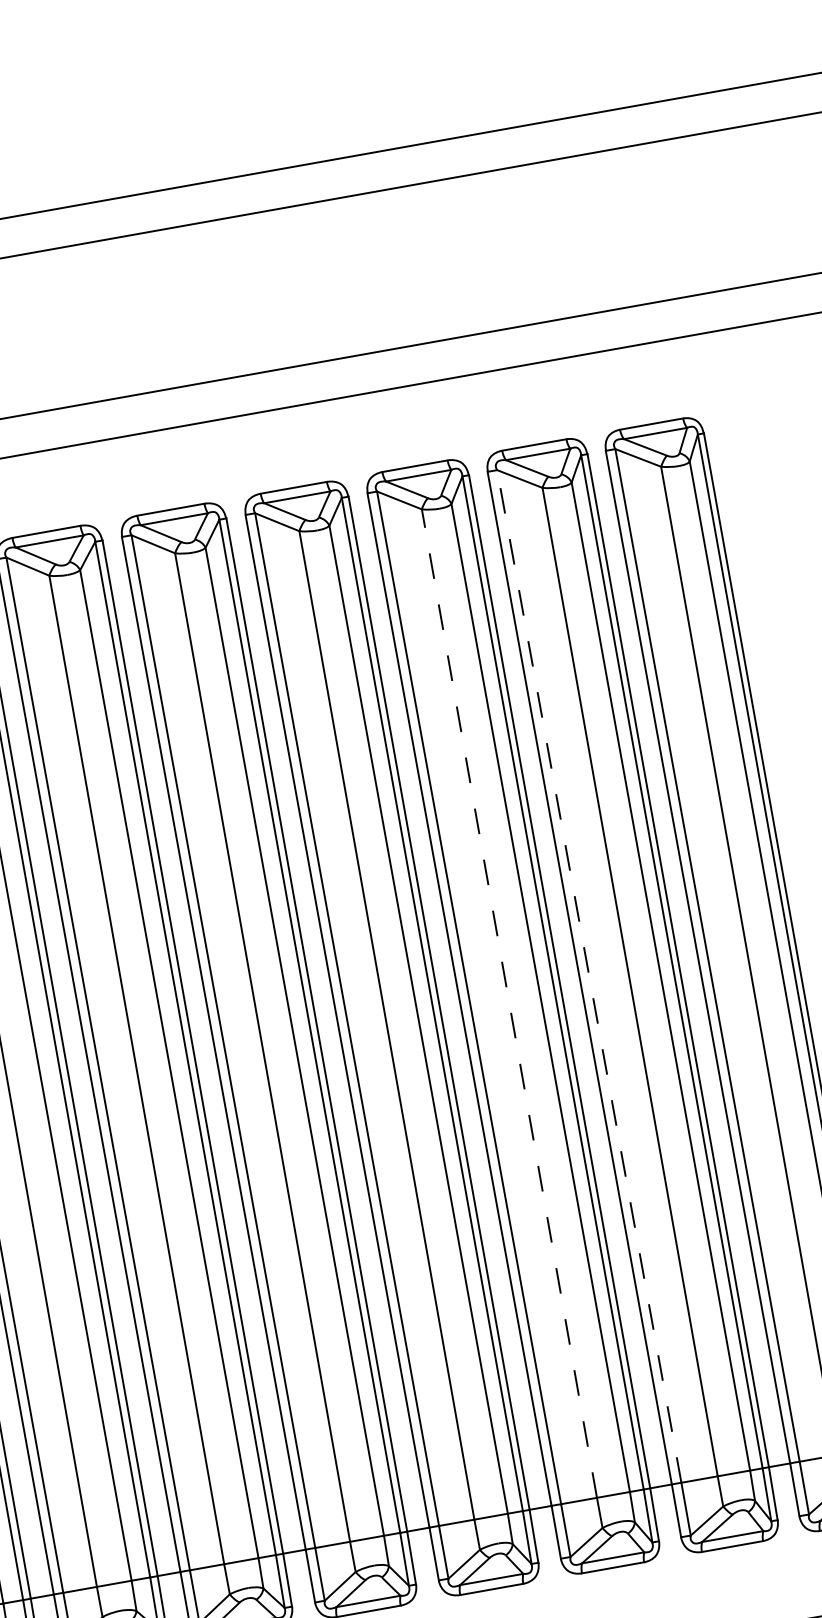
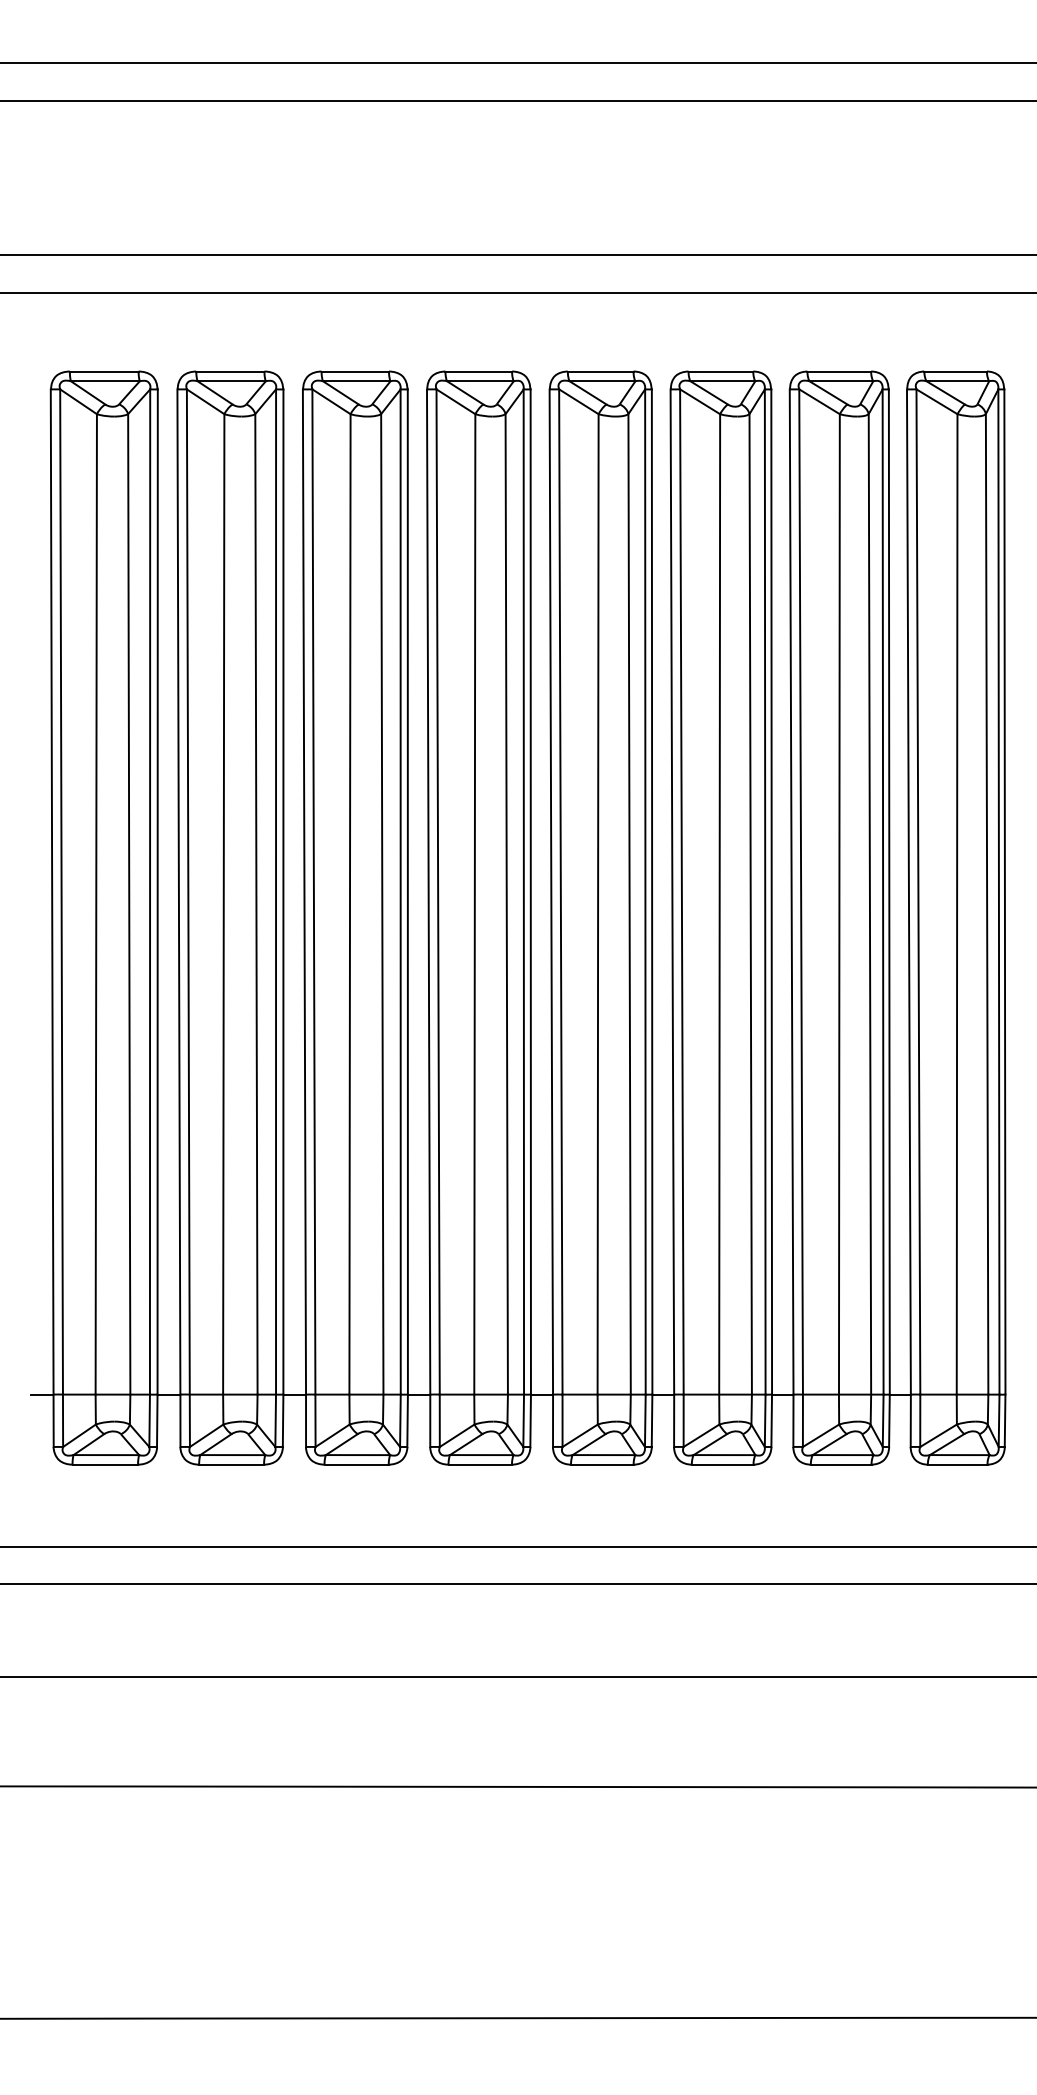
line: (589, 975) -> (801, 891), dashed -> solid
line: (509, 1002) -> (719, 903), dashed -> solid

